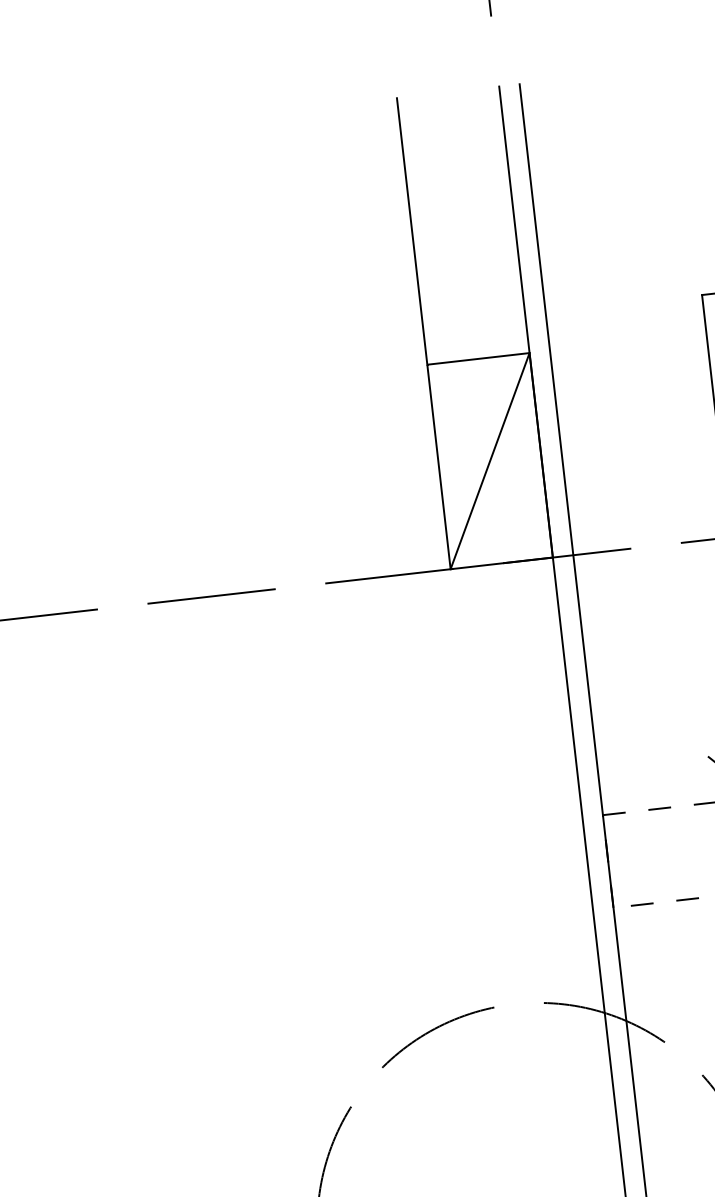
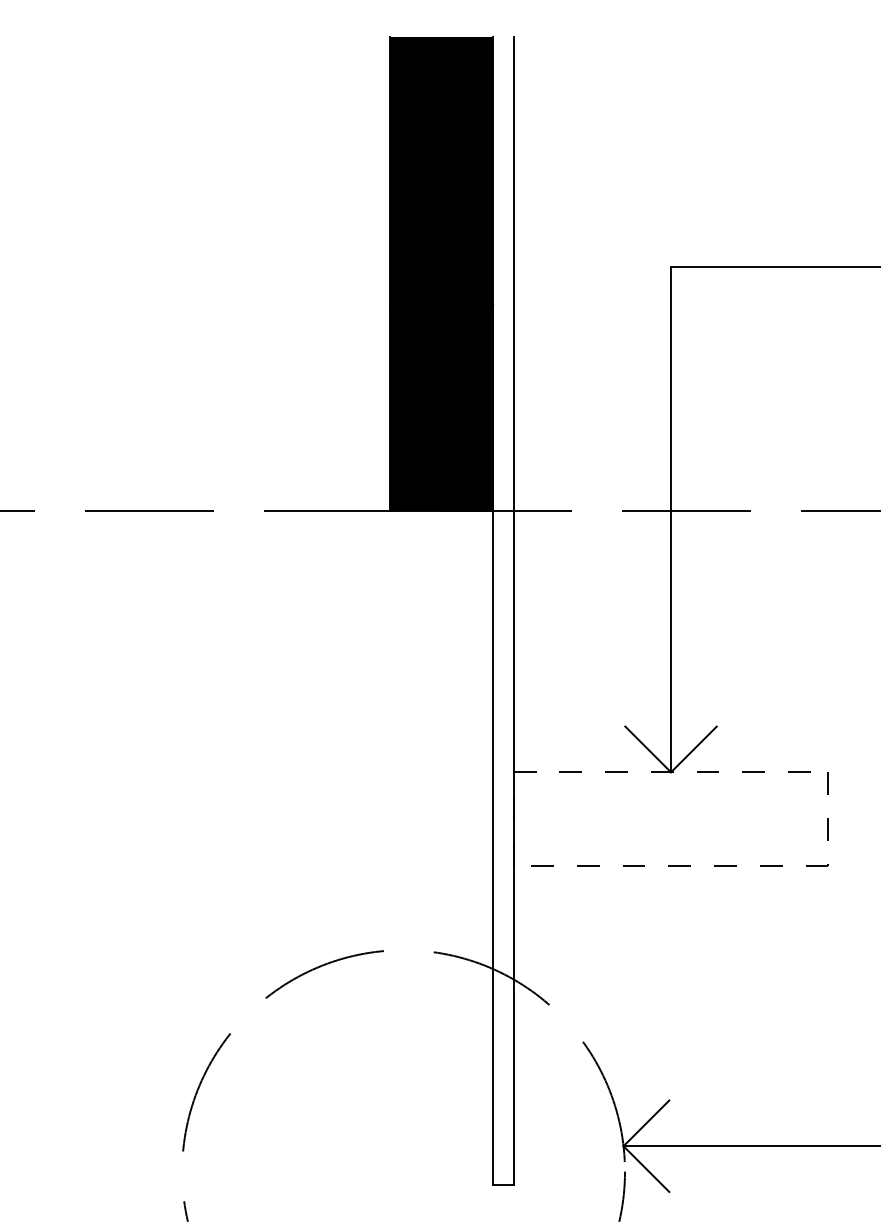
fill: (474, 327) -> (441, 273), added

